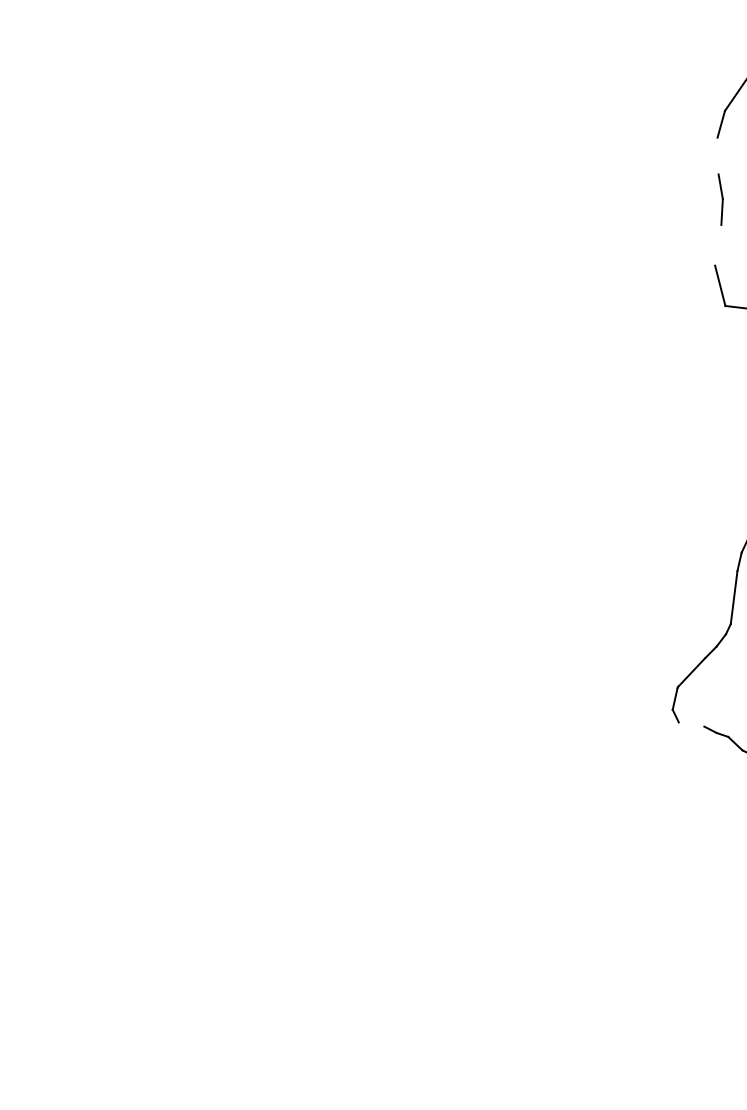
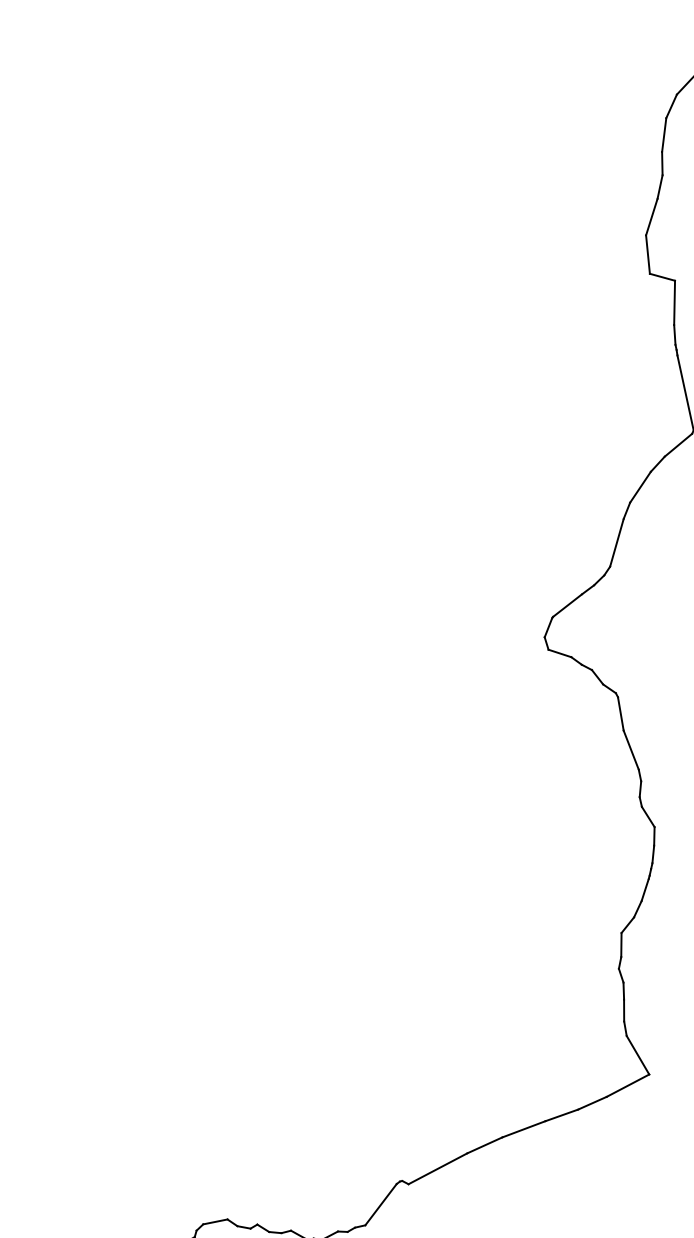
line: (718, 155) -> (664, 134), added
line: (717, 244) -> (651, 216), added
line: (691, 724) -> (559, 653), added

